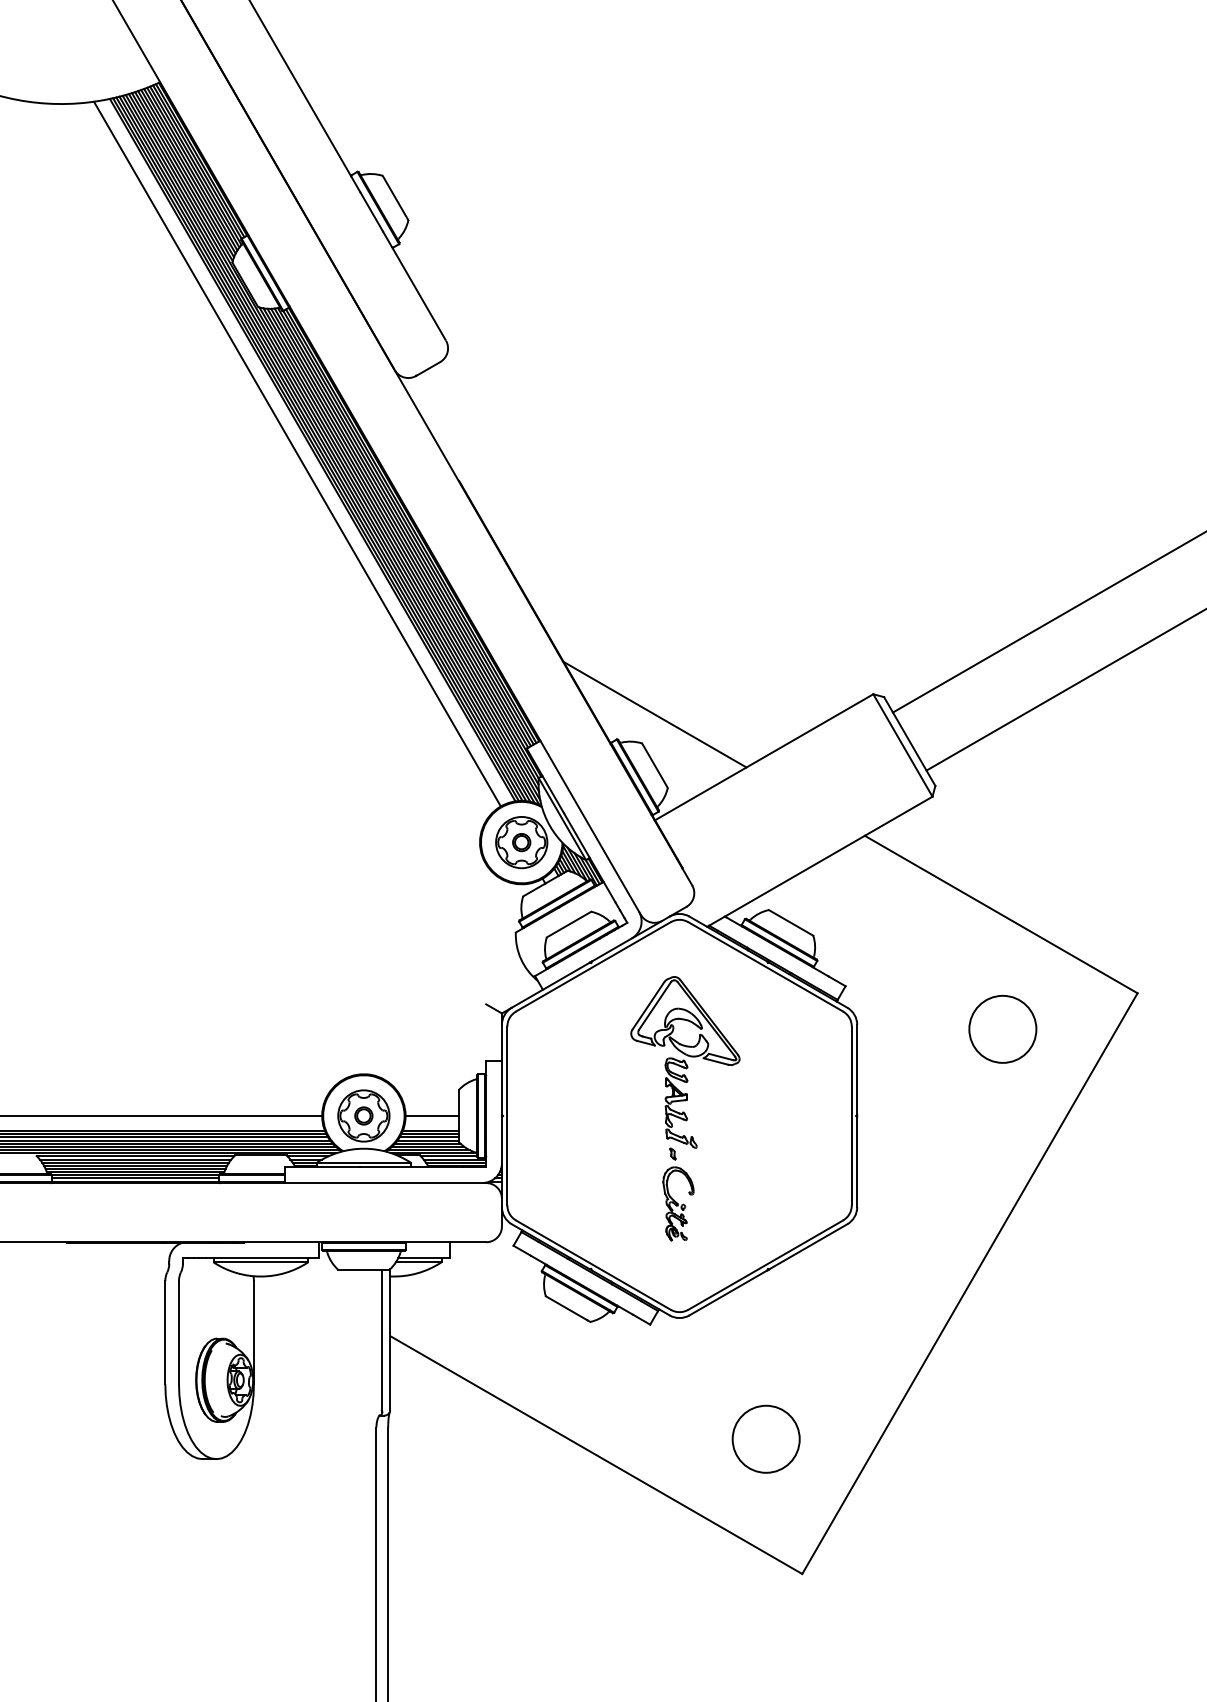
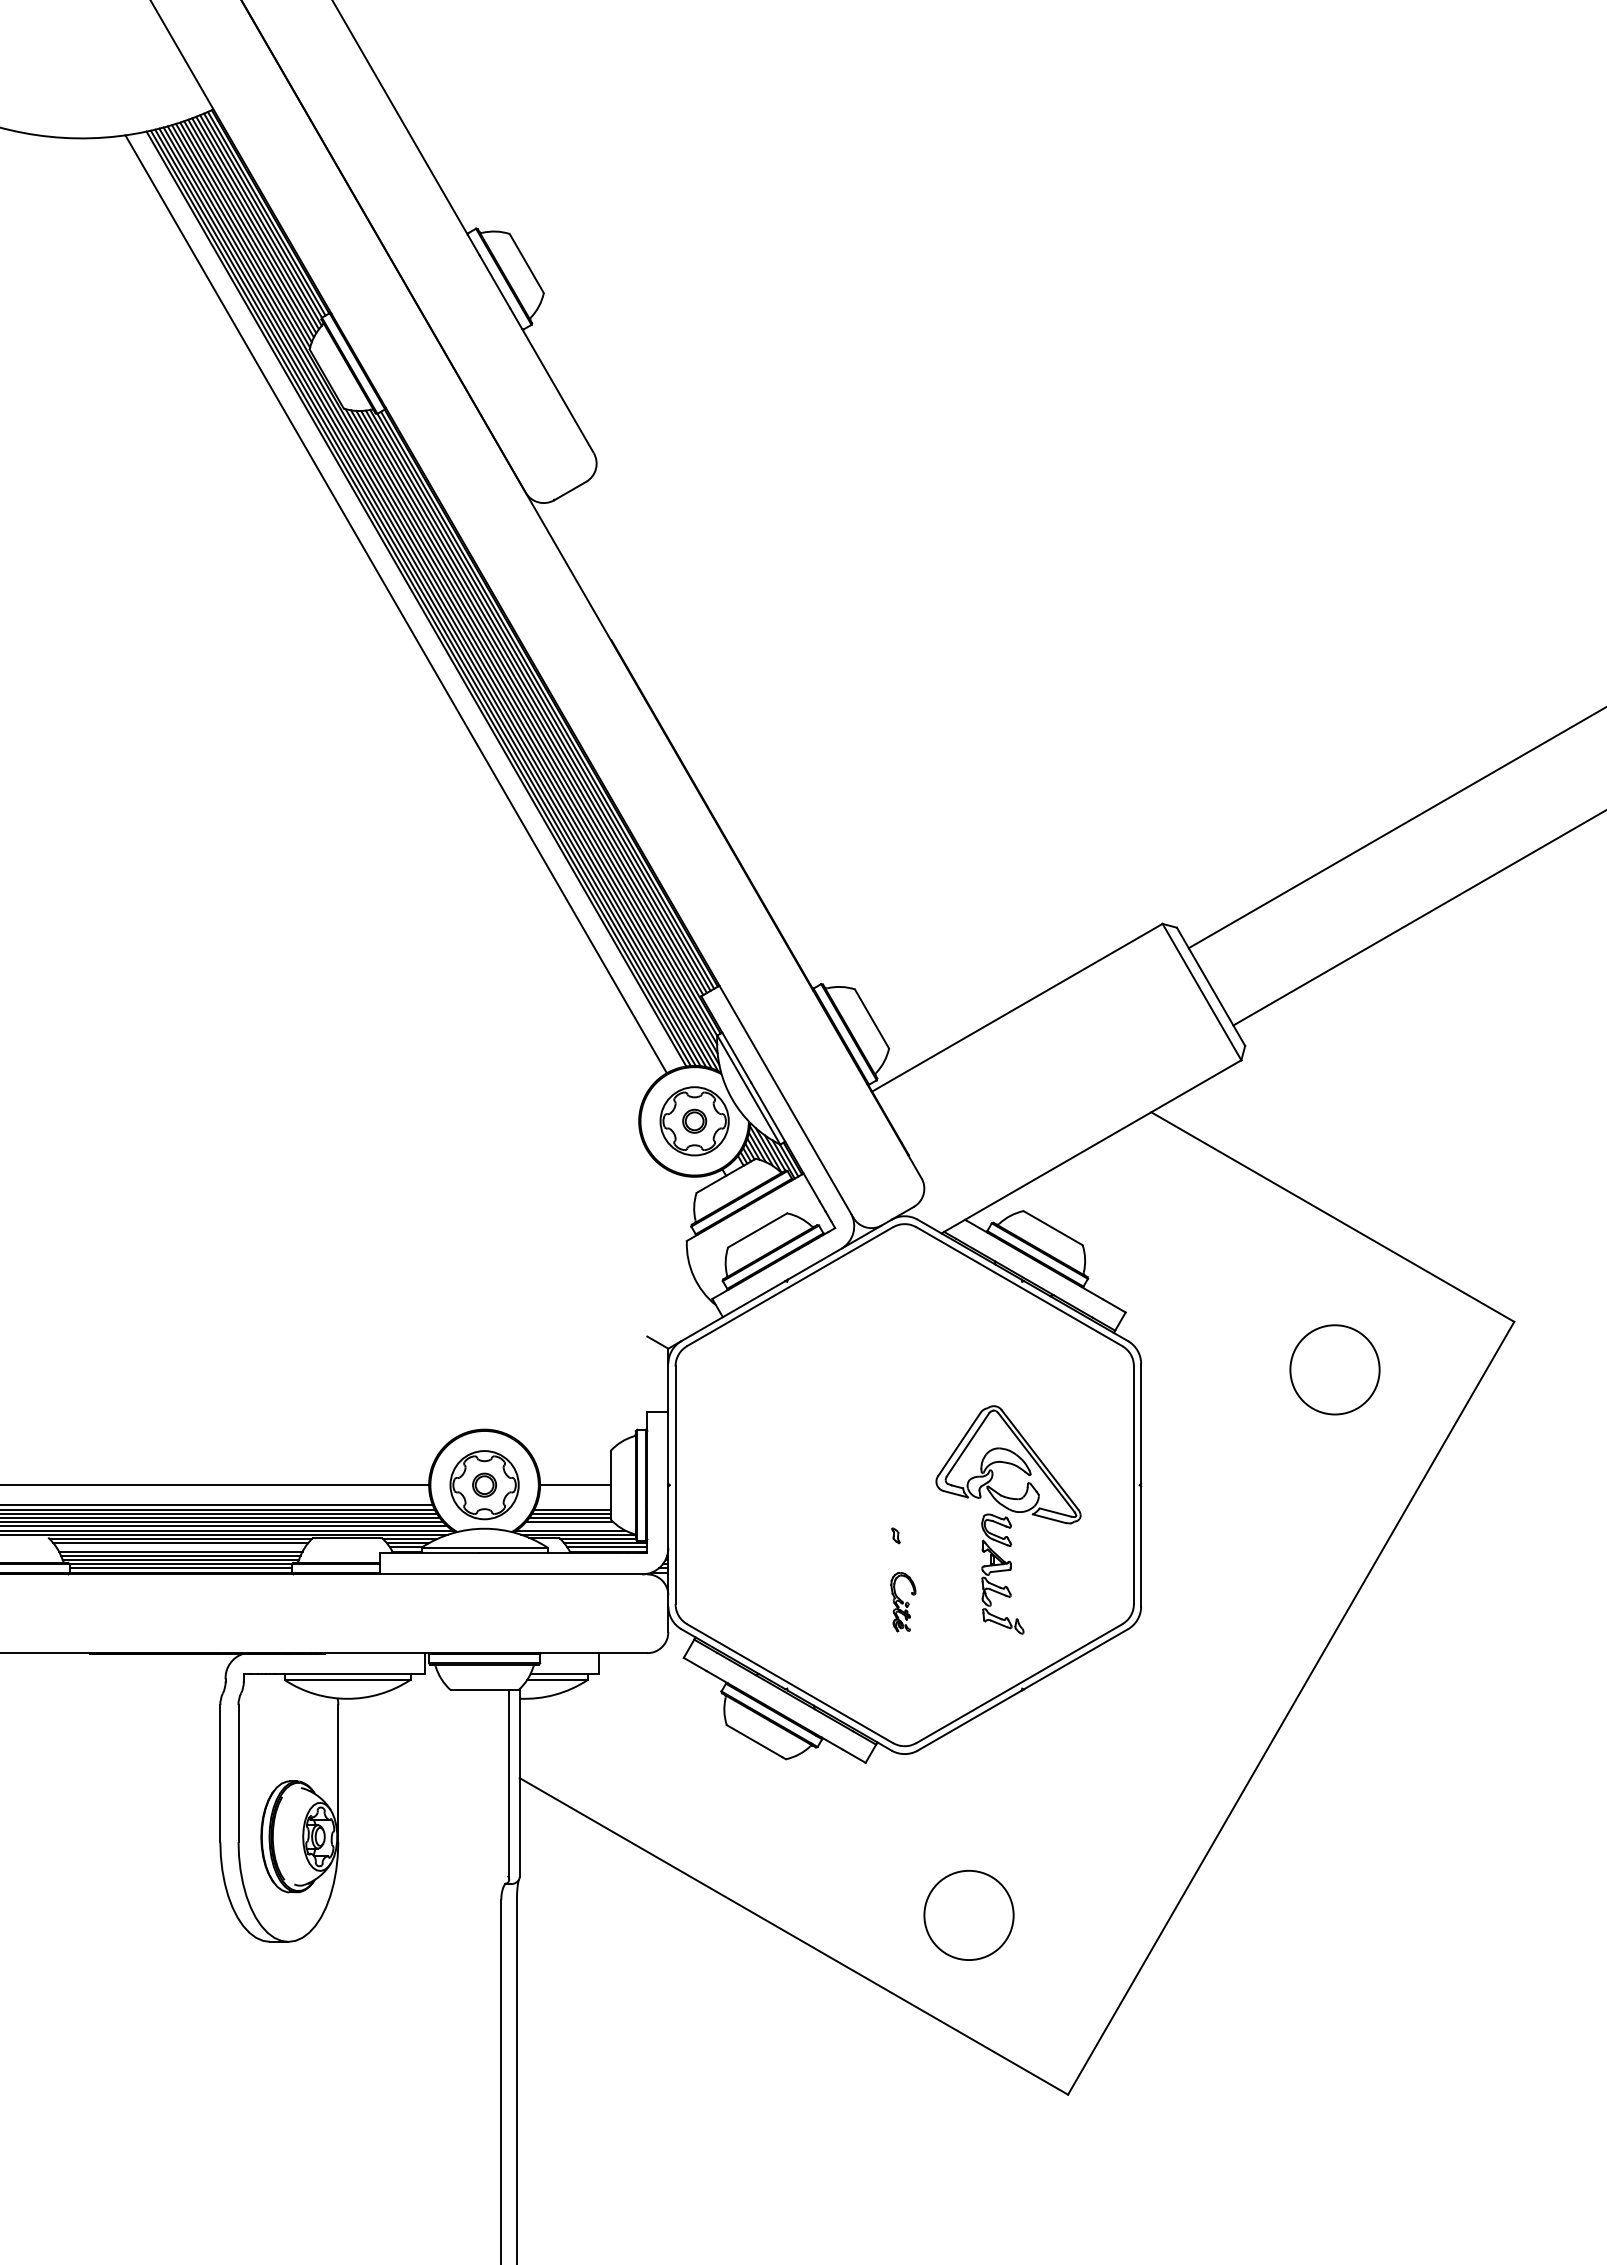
line: (654, 714) -> (871, 950), removed
part: (685, 1062) -> (1008, 1519), moved
line: (430, 1131) -> (573, 1505), removed
line: (427, 1147) -> (569, 1526), removed
line: (135, 1162) -> (180, 1547), removed
part: (678, 1203) -> (903, 1601), size x0.6
circle: (765, 1438) -> (968, 1914), moved

